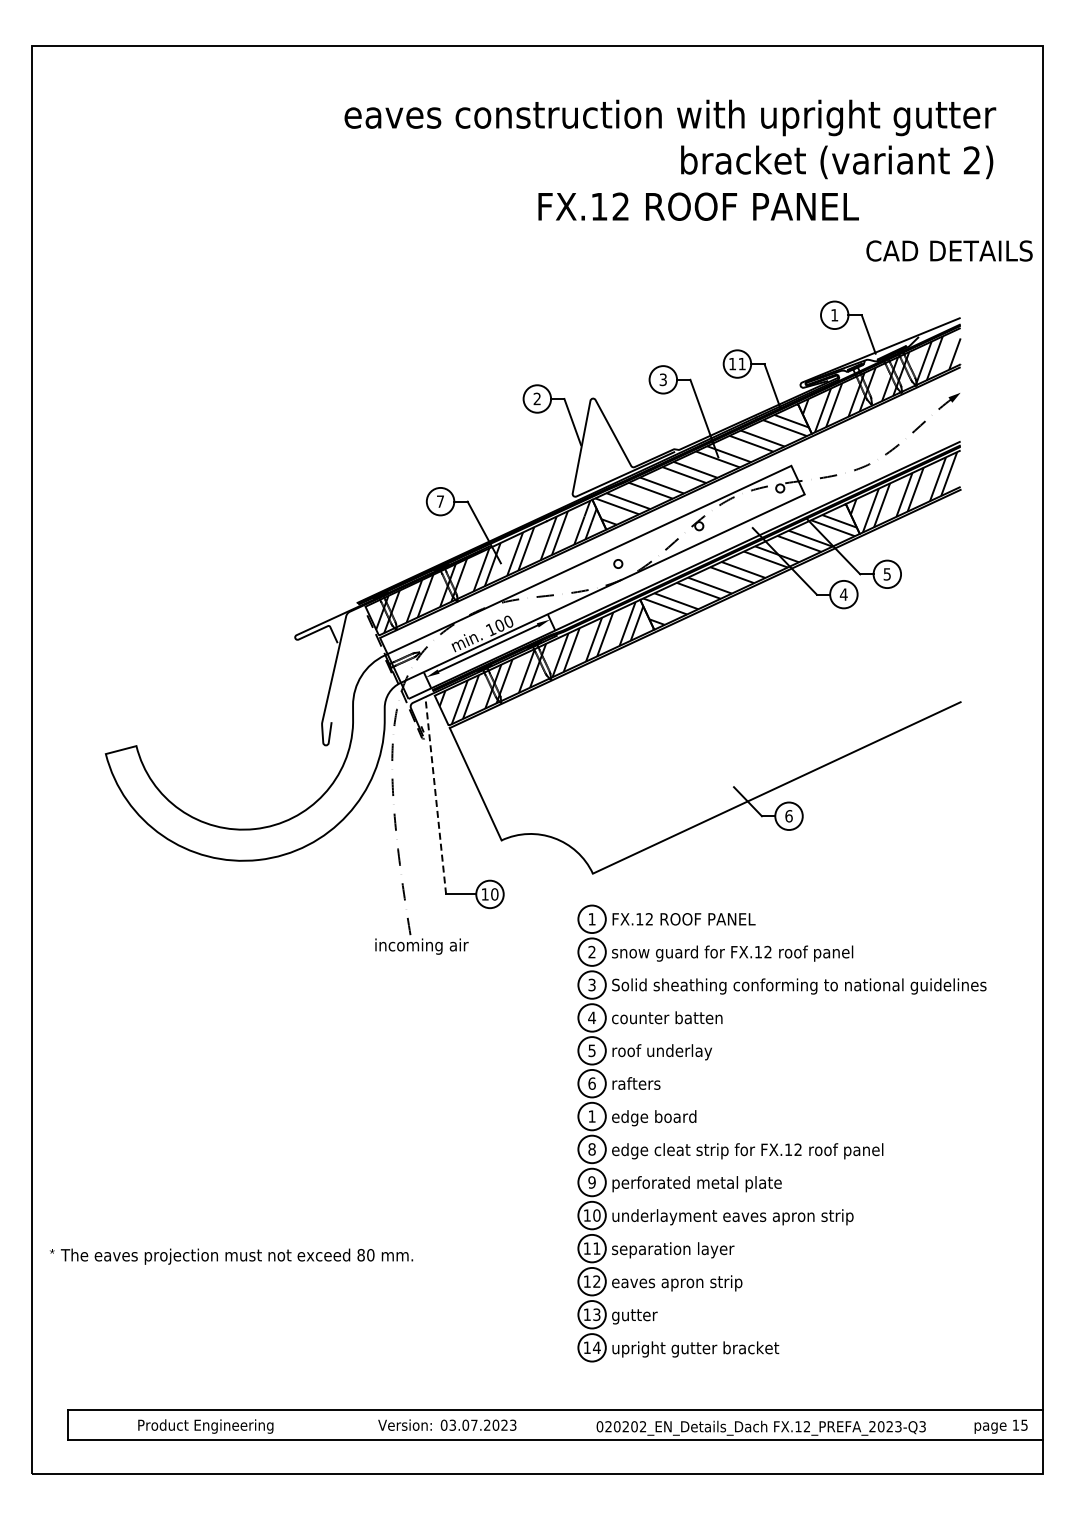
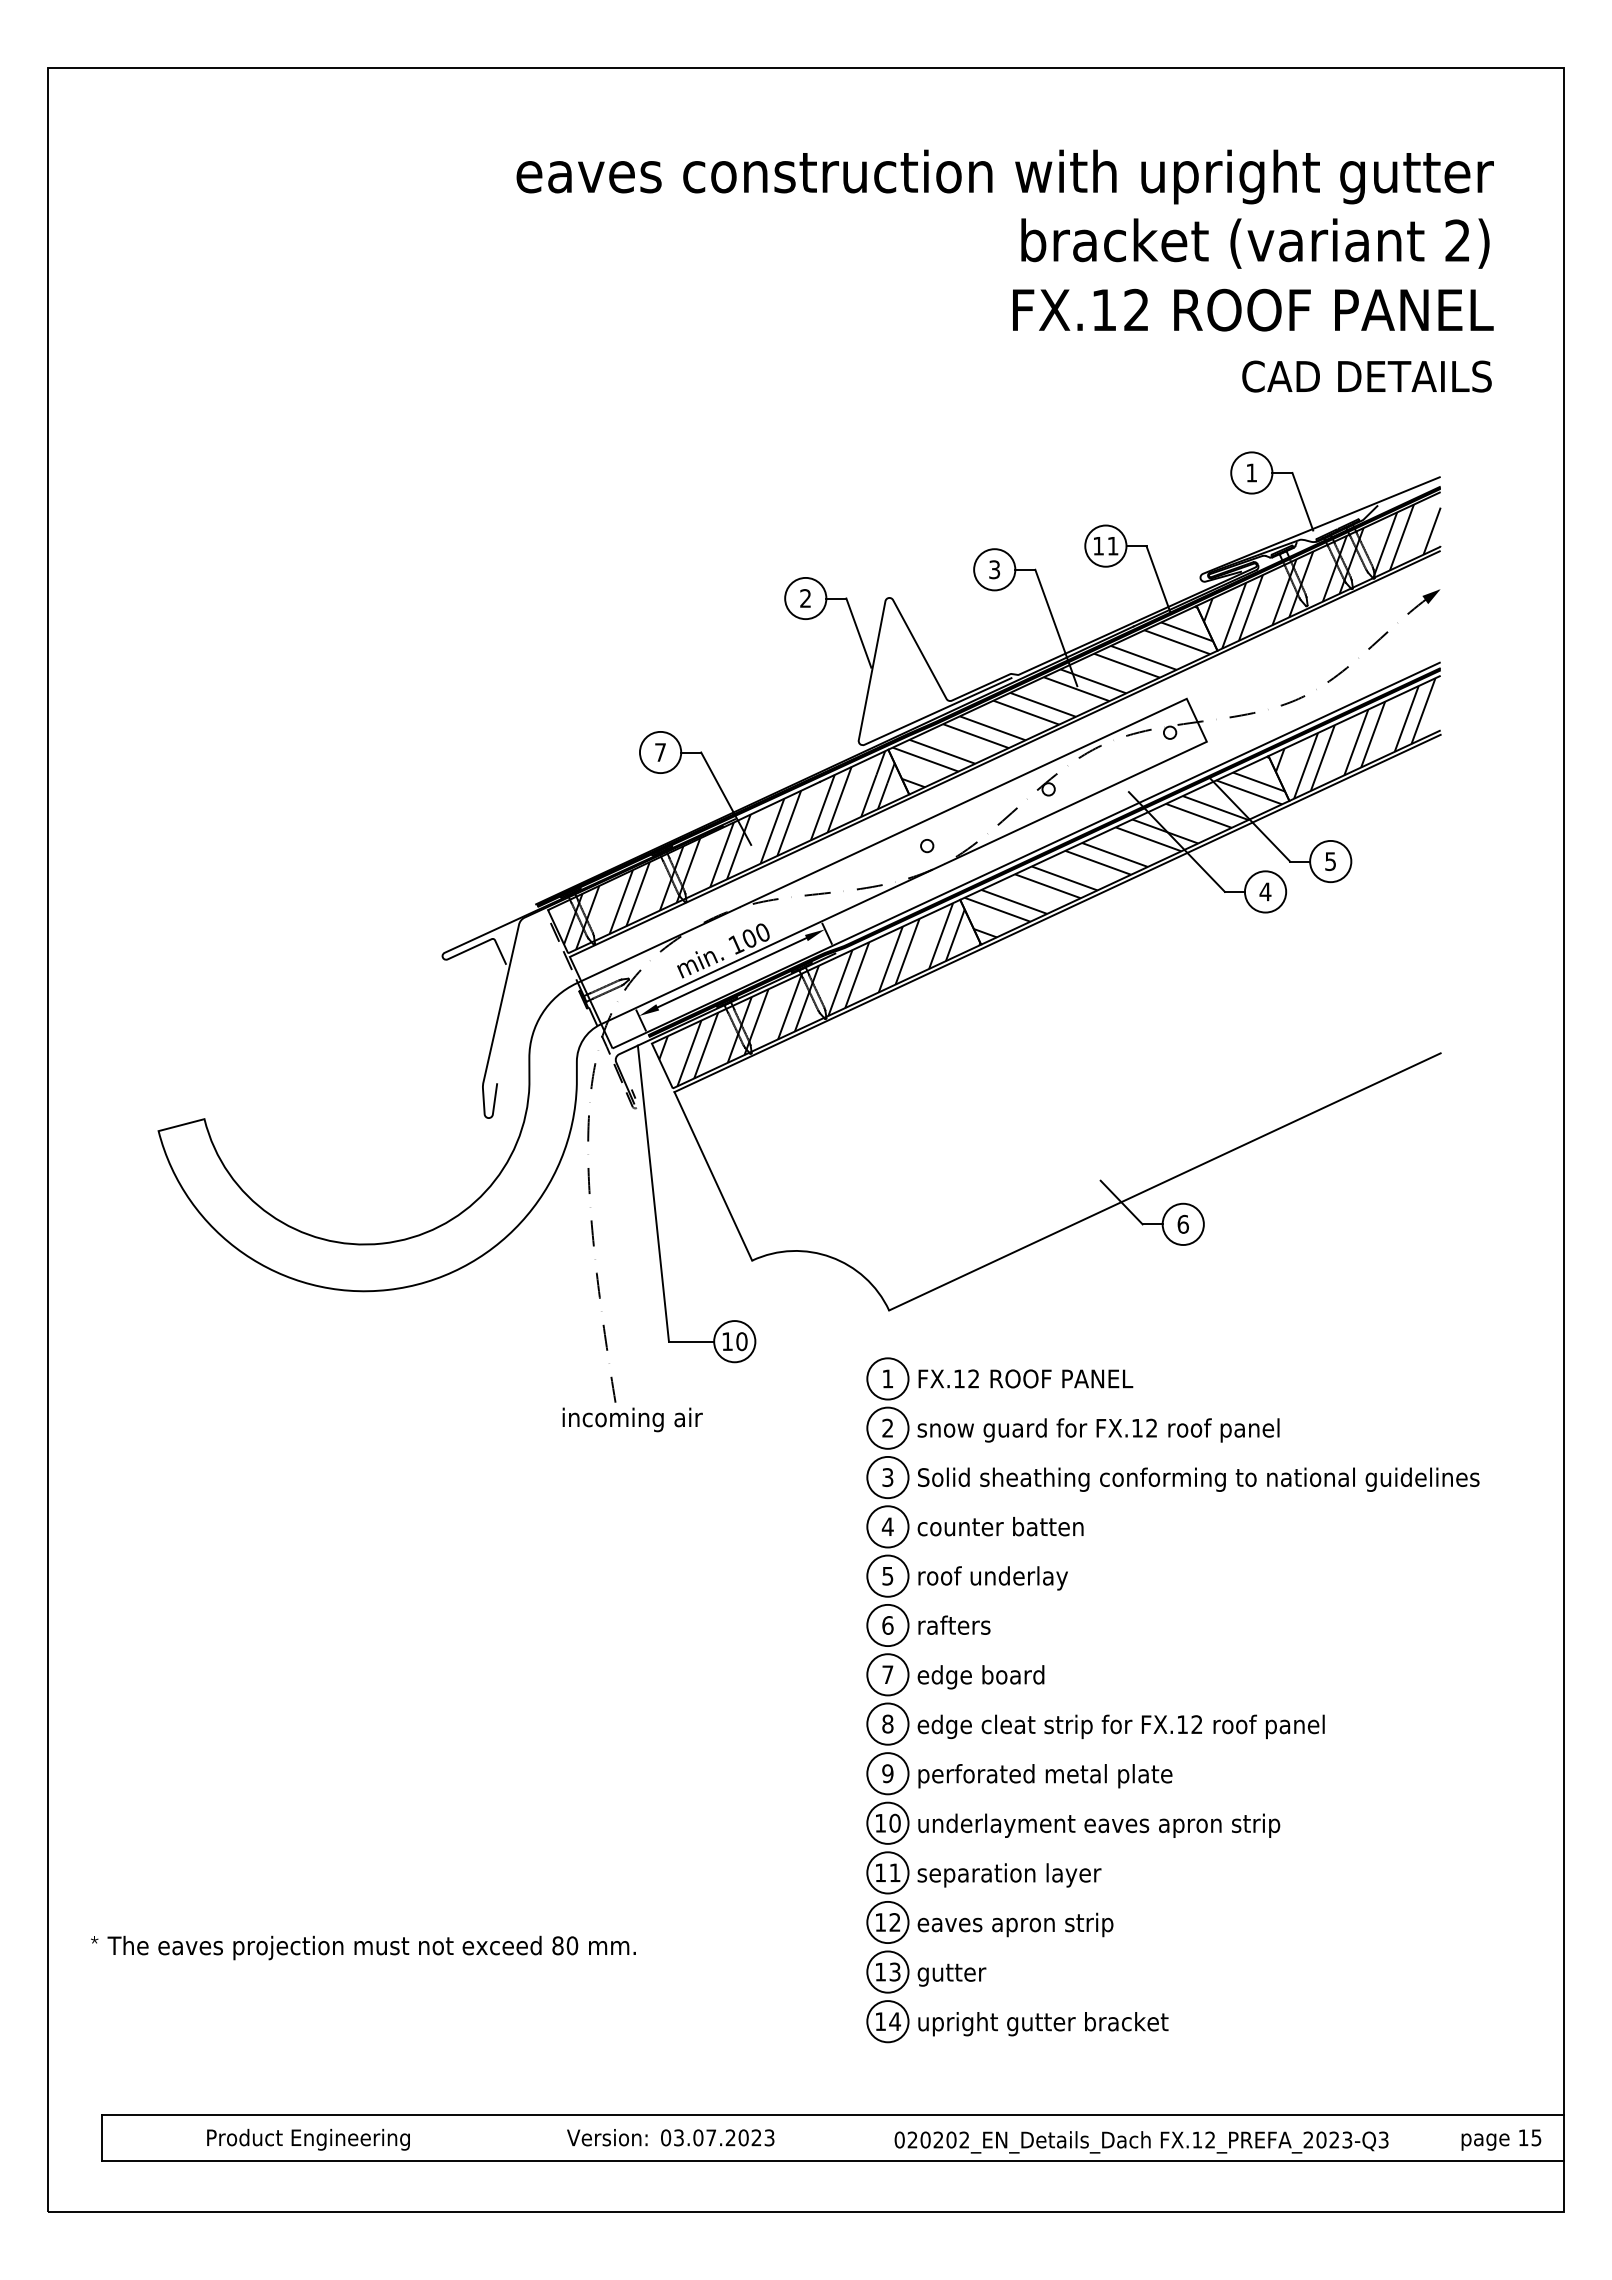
text: (698, 206) -> (1252, 309), moved
text: (949, 250) -> (1366, 375), moved
line: (435, 795) -> (653, 1193), dashed -> solid
text: (591, 1116) -> (886, 1674), 1 -> 7
text: (231, 1256) -> (363, 1947), moved

